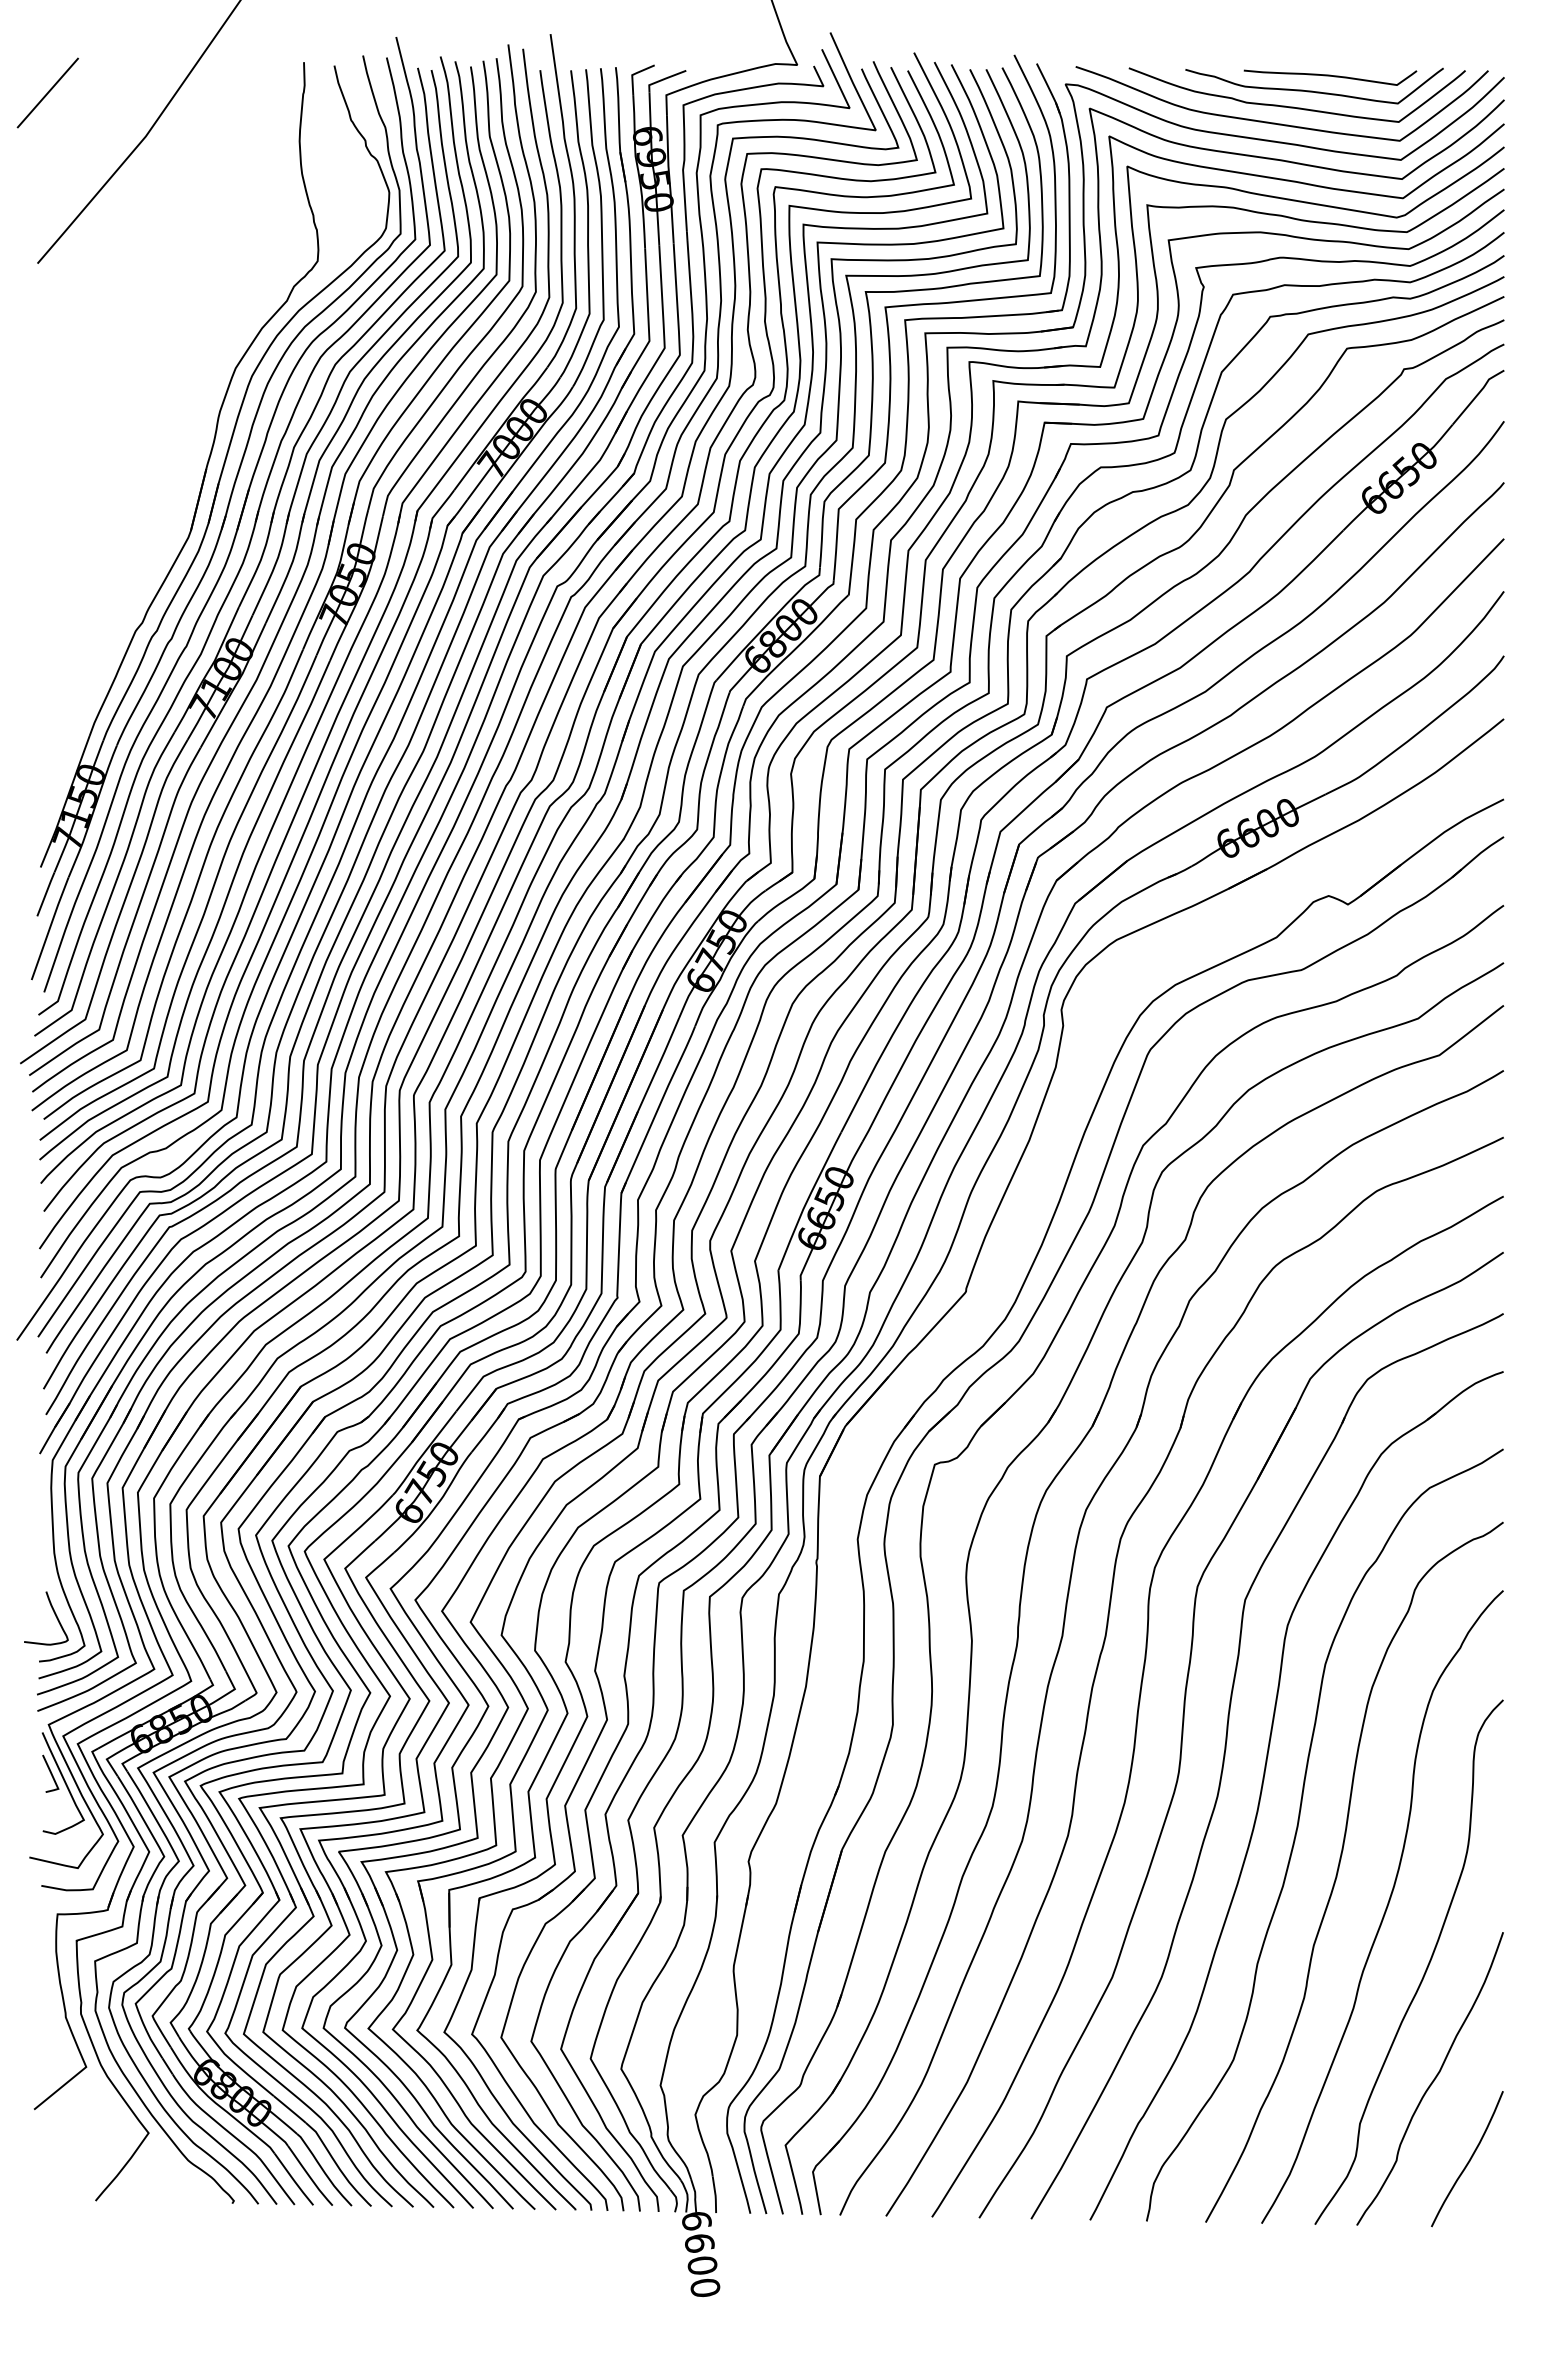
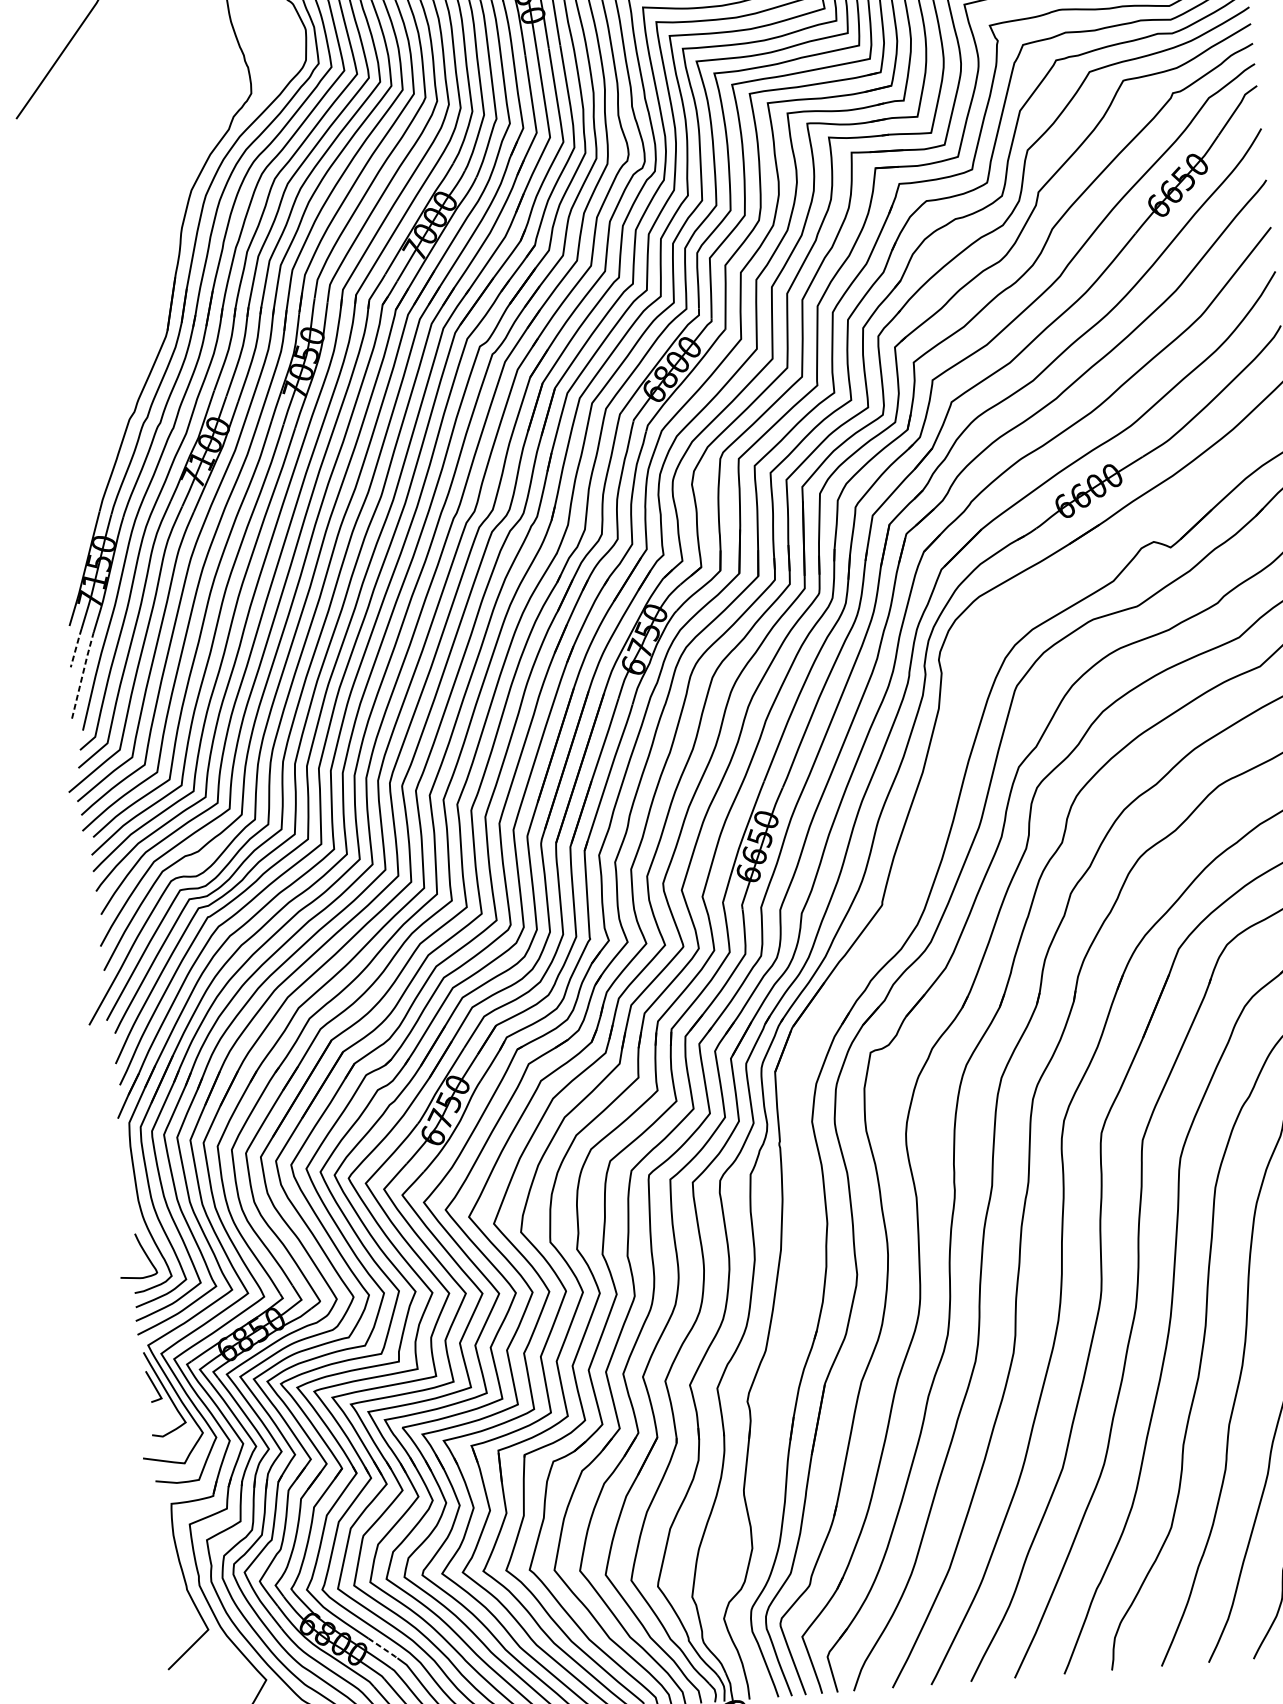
line: (45, 894) -> (75, 648), solid -> dashed
line: (50, 927) -> (82, 675), solid -> dashed
line: (291, 2110) -> (384, 1649), solid -> dashed

